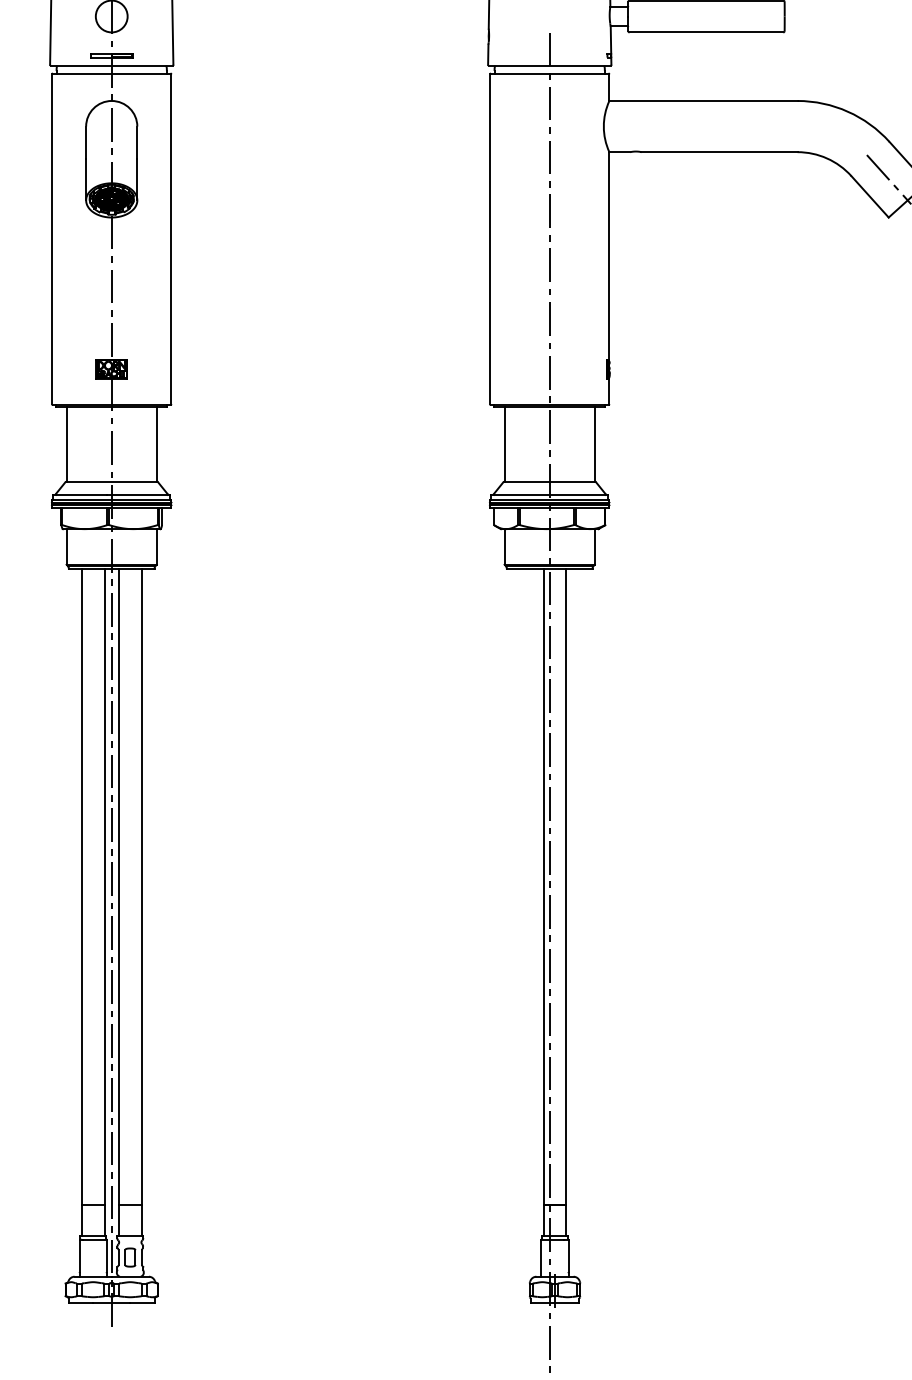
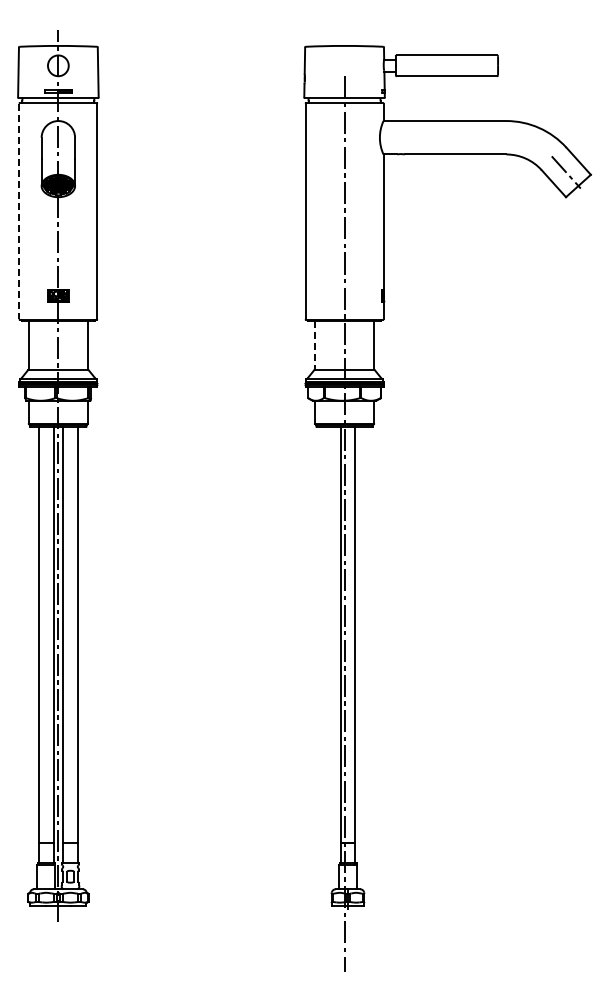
line: (52, 239) -> (19, 211), solid -> dashed
line: (505, 446) -> (315, 346), solid -> dashed

